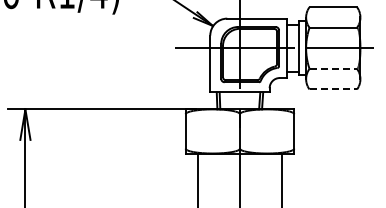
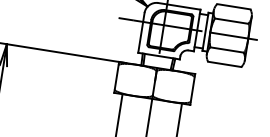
line: (333, 68) -> (227, 49), dashed -> solid
line: (333, 89) -> (224, 64), dashed -> solid

